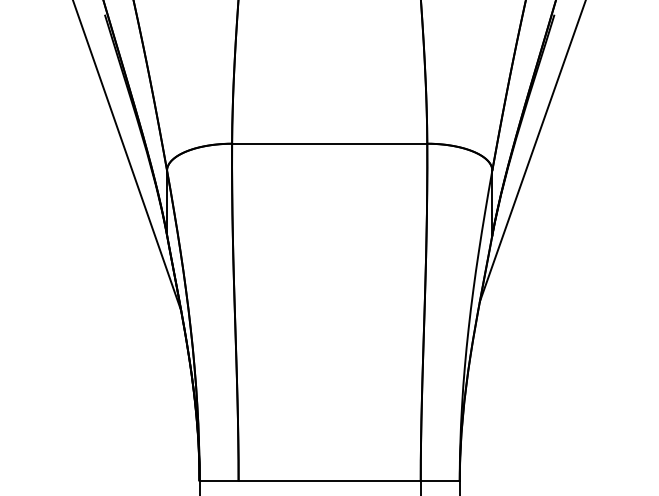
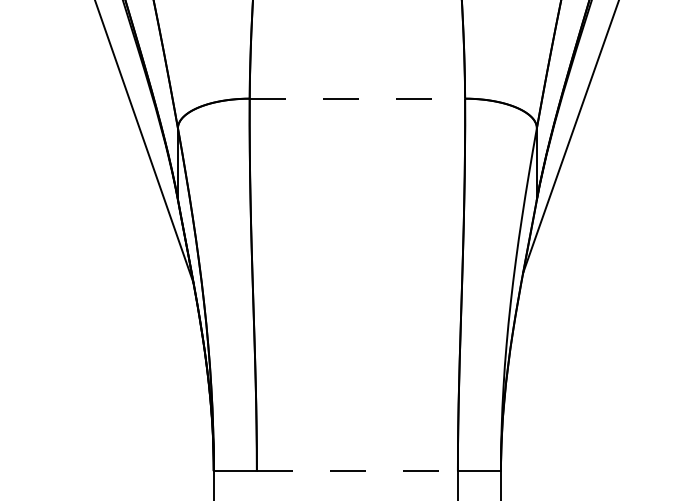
line: (329, 143) -> (357, 98), solid -> dashed
line: (330, 481) -> (358, 471), solid -> dashed

